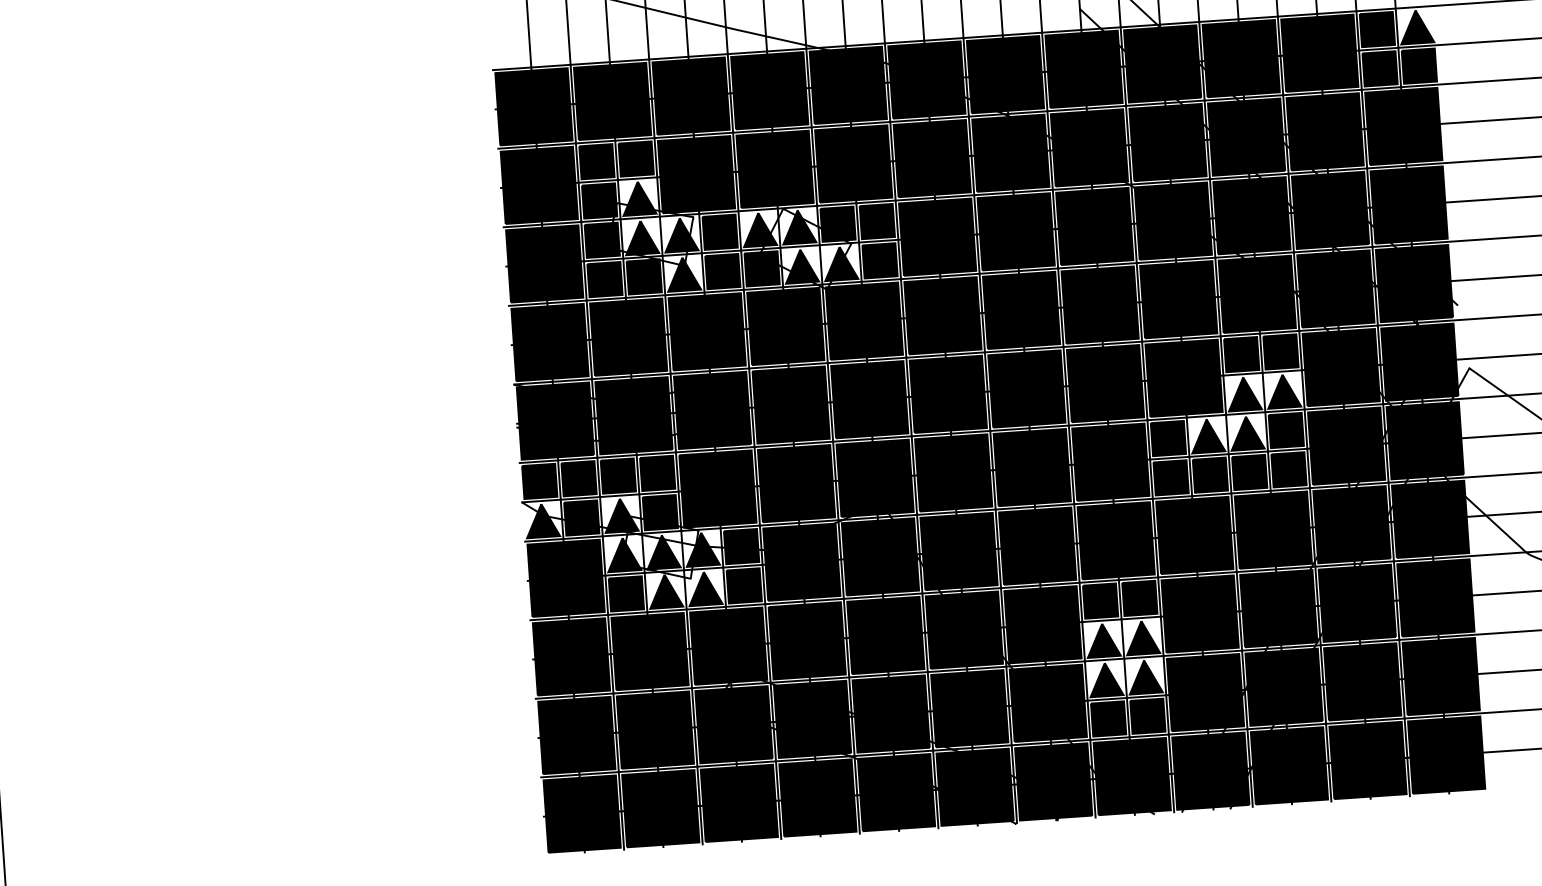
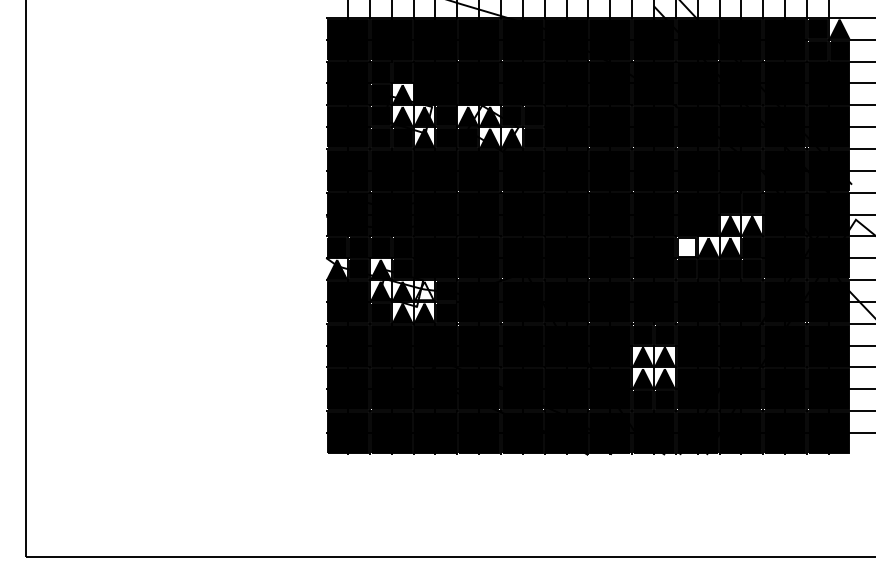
fill: (1168, 438) -> (686, 247), removed
fill: (702, 548) -> (424, 290), removed

